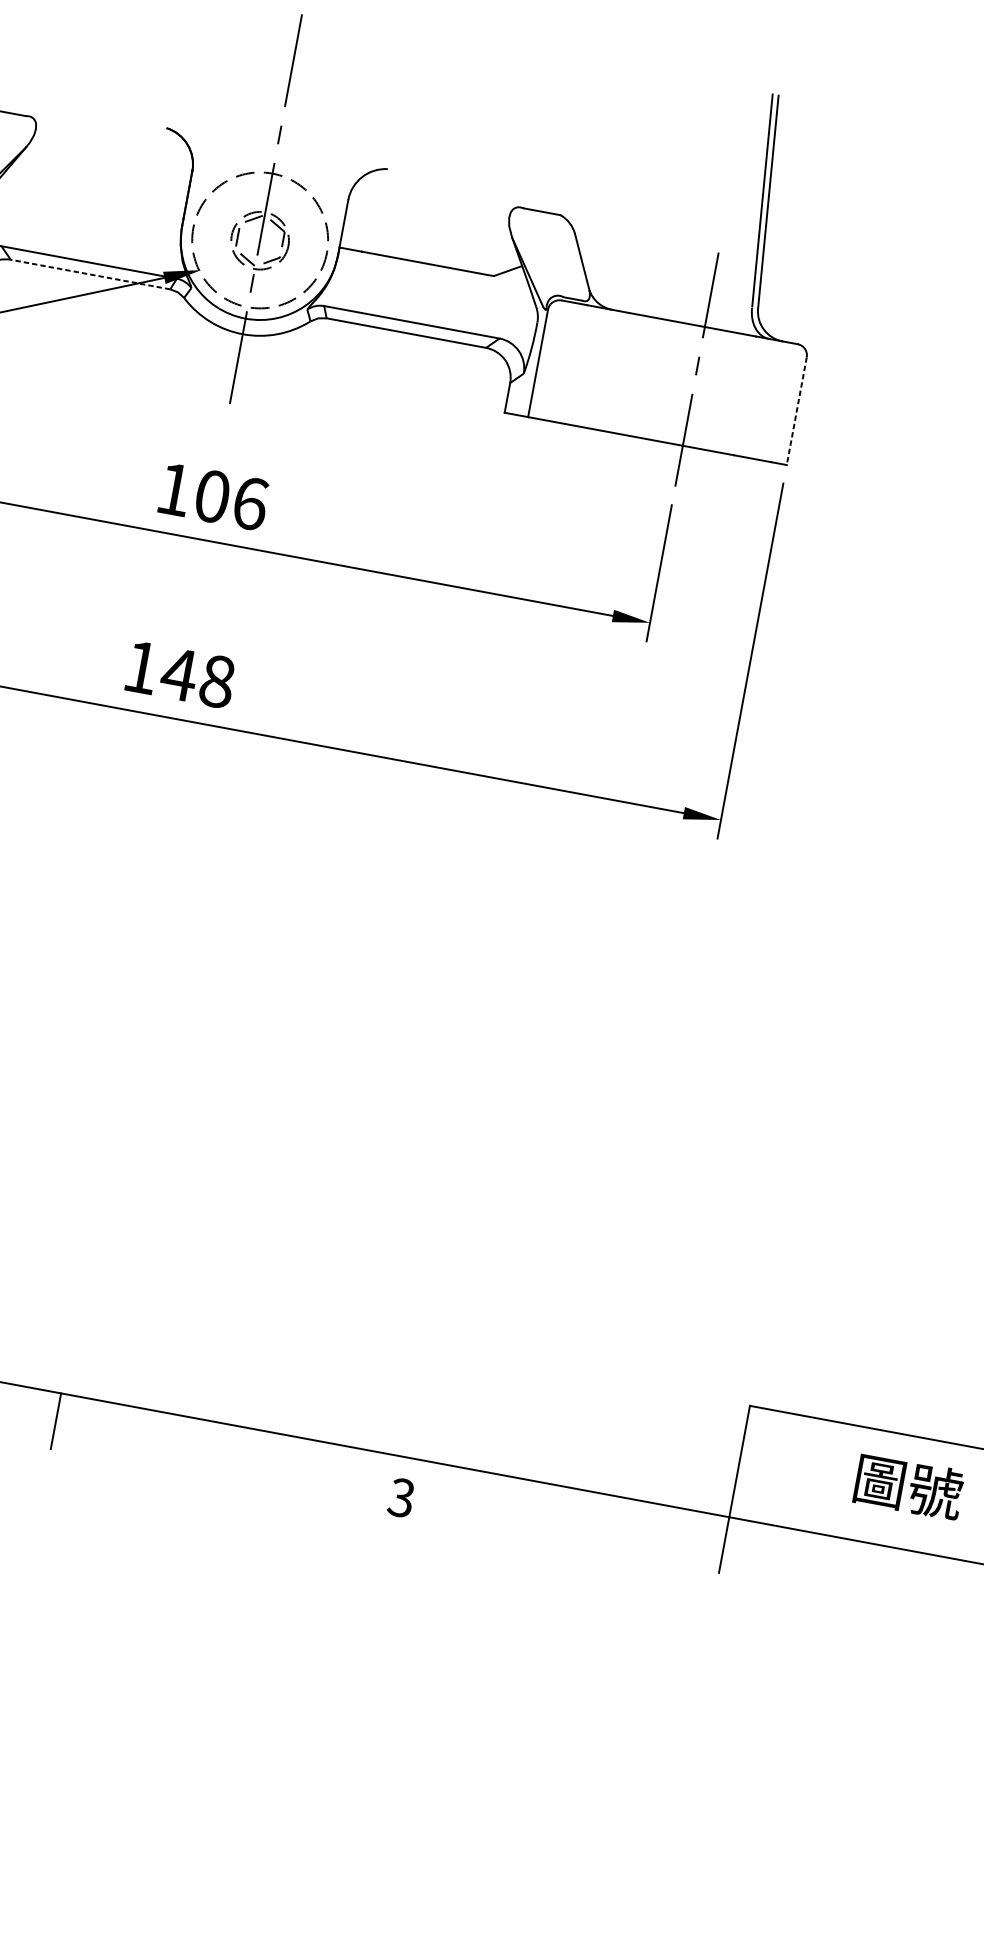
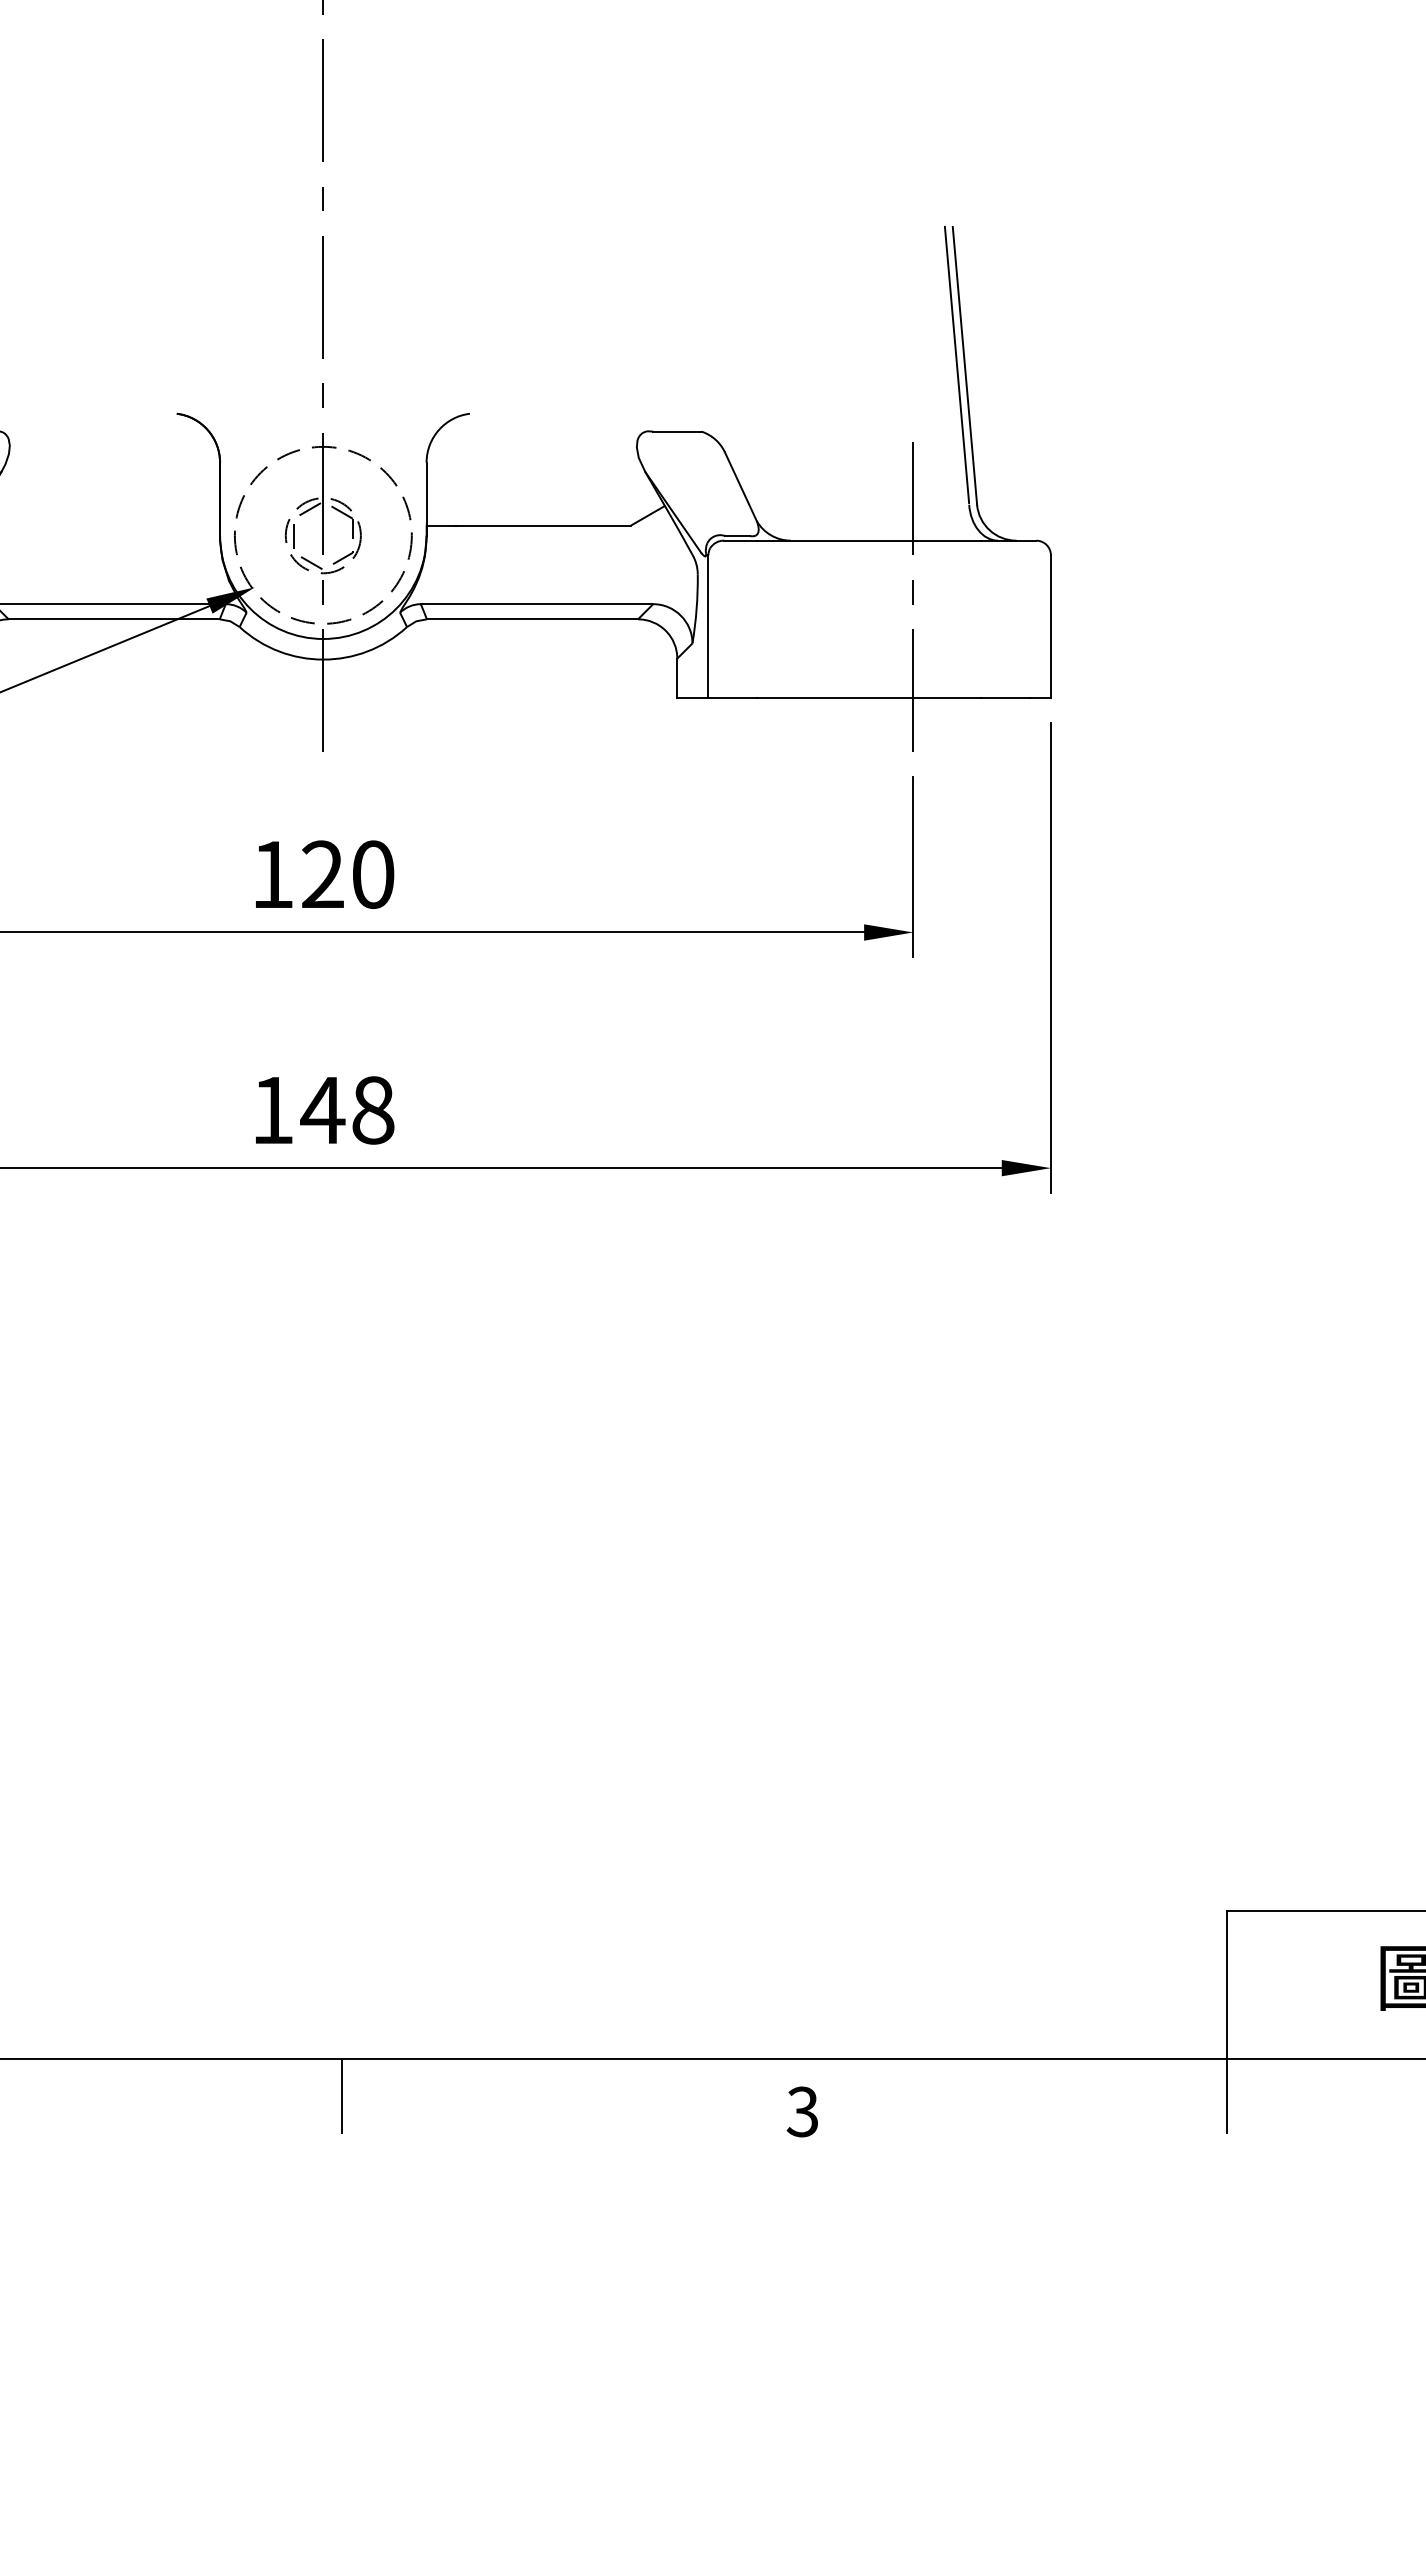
line: (90, 274) -> (114, 619), dashed -> solid
line: (796, 411) -> (1050, 627), dashed -> solid
text: (231, 500) -> (348, 874), 106 -> 120

